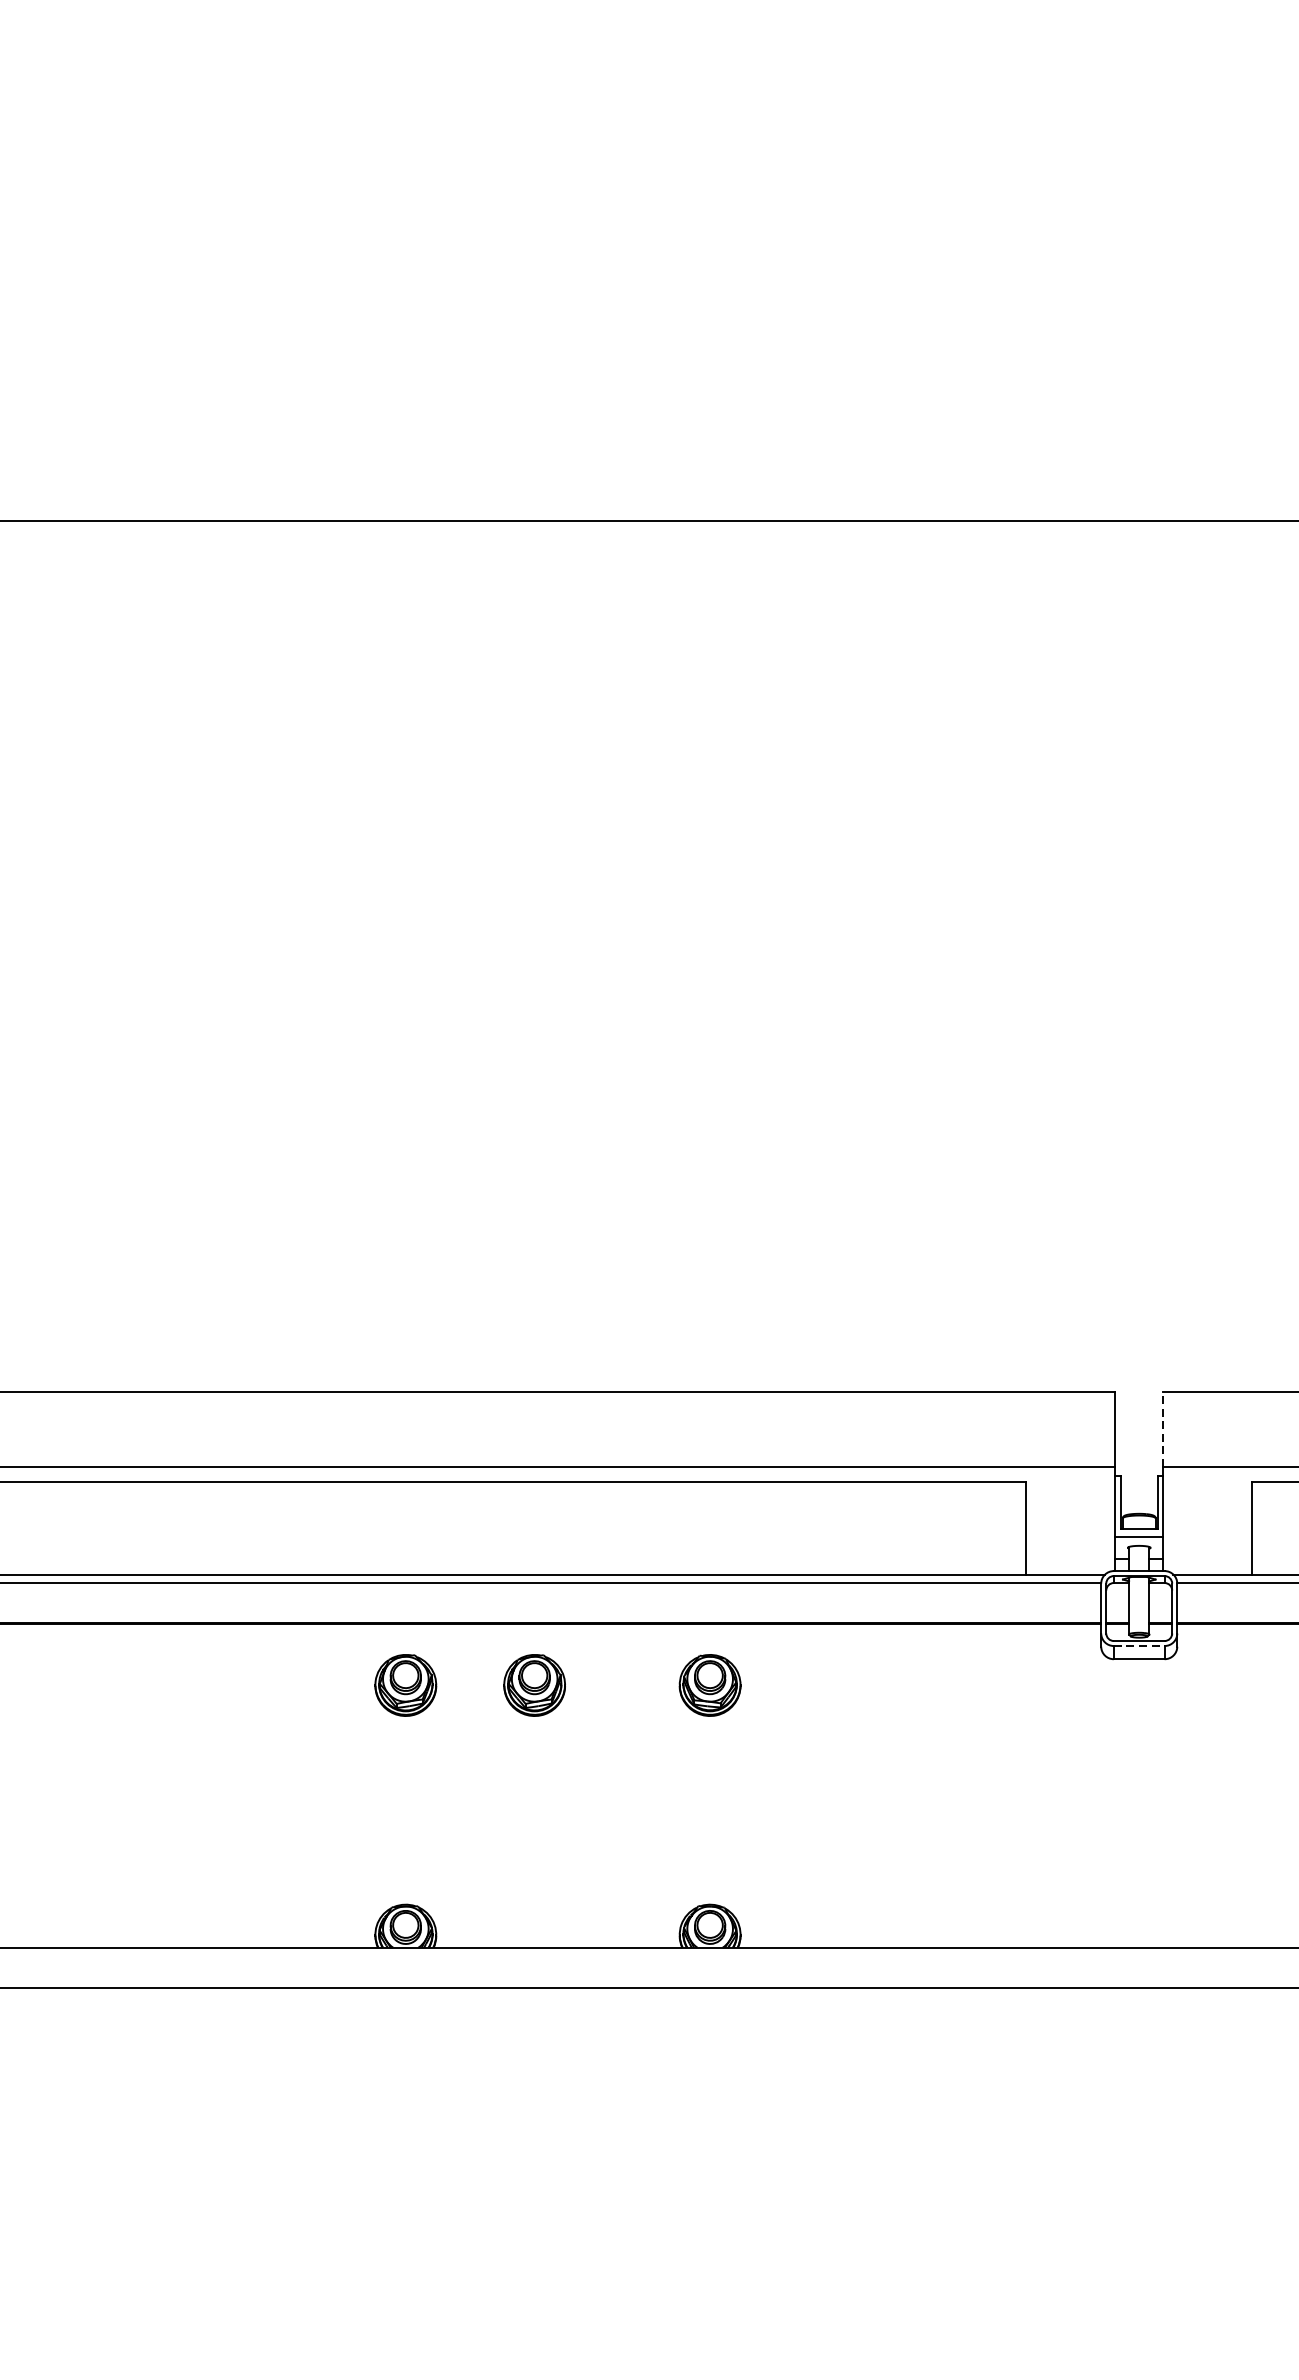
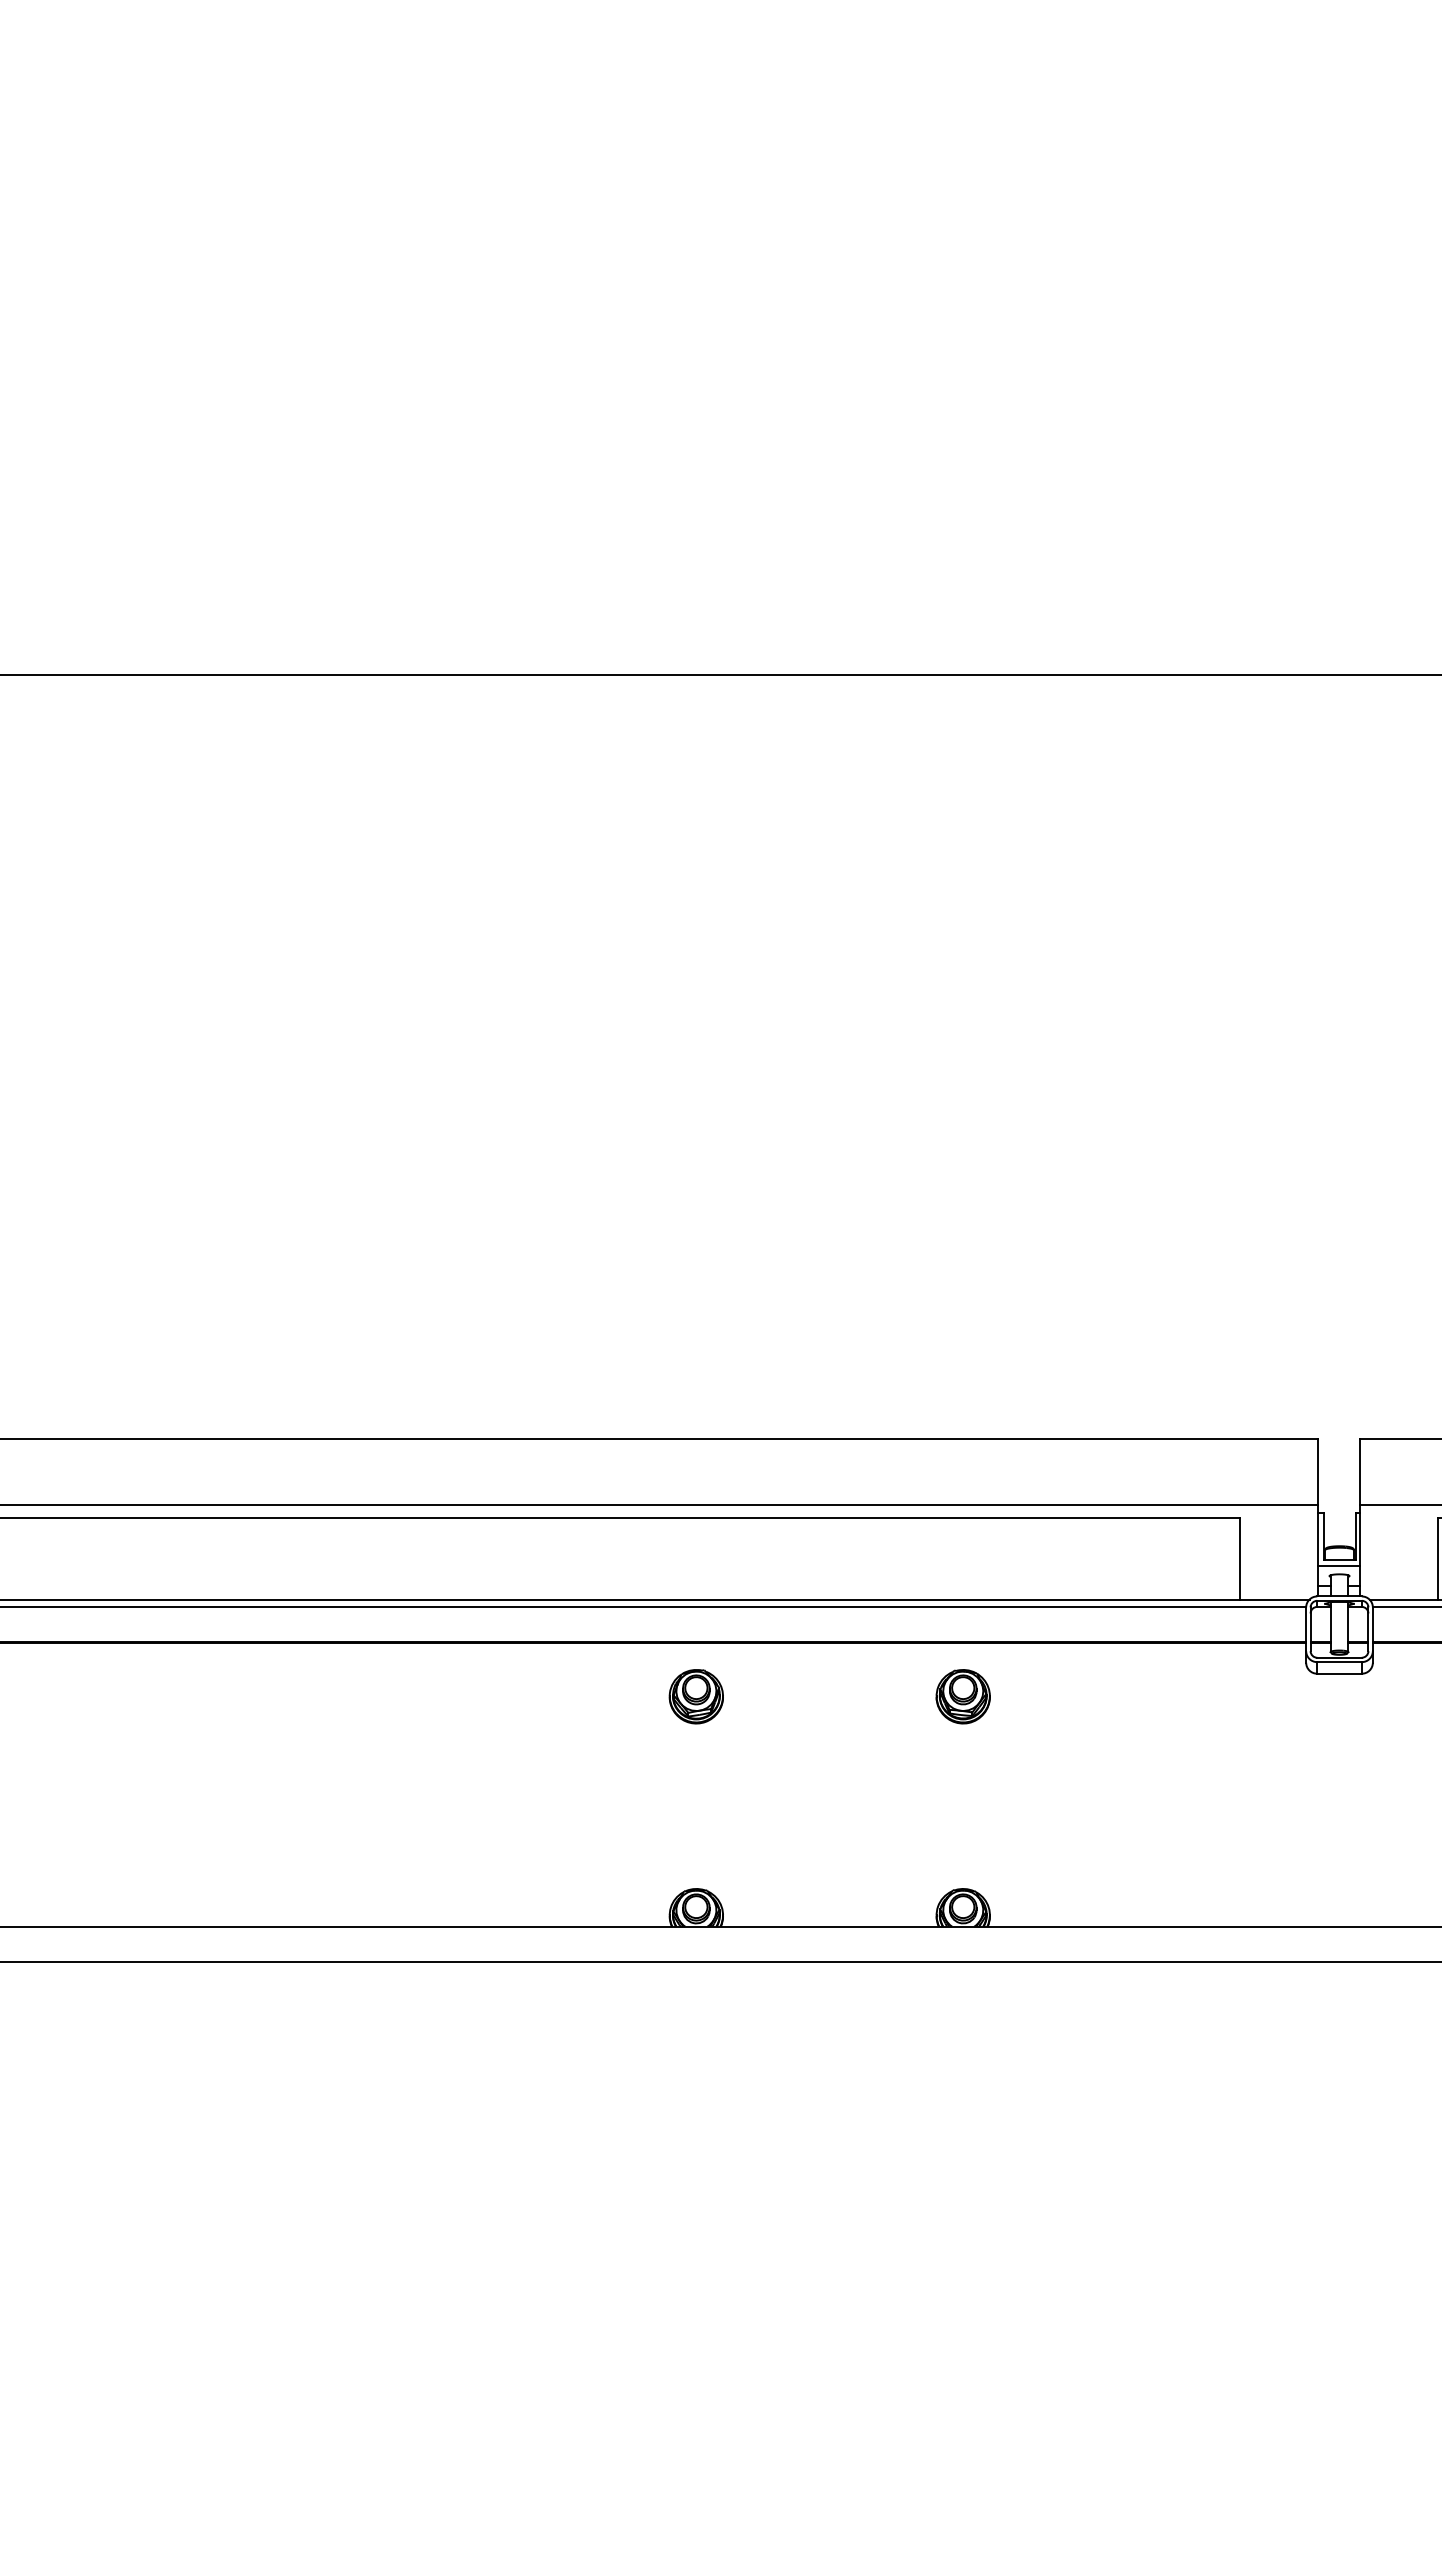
line: (1163, 1429) -> (1360, 1472), dashed -> solid
line: (1140, 1646) -> (1340, 1662), dashed -> solid
part: (533, 1685) -> (808, 1696), removed

